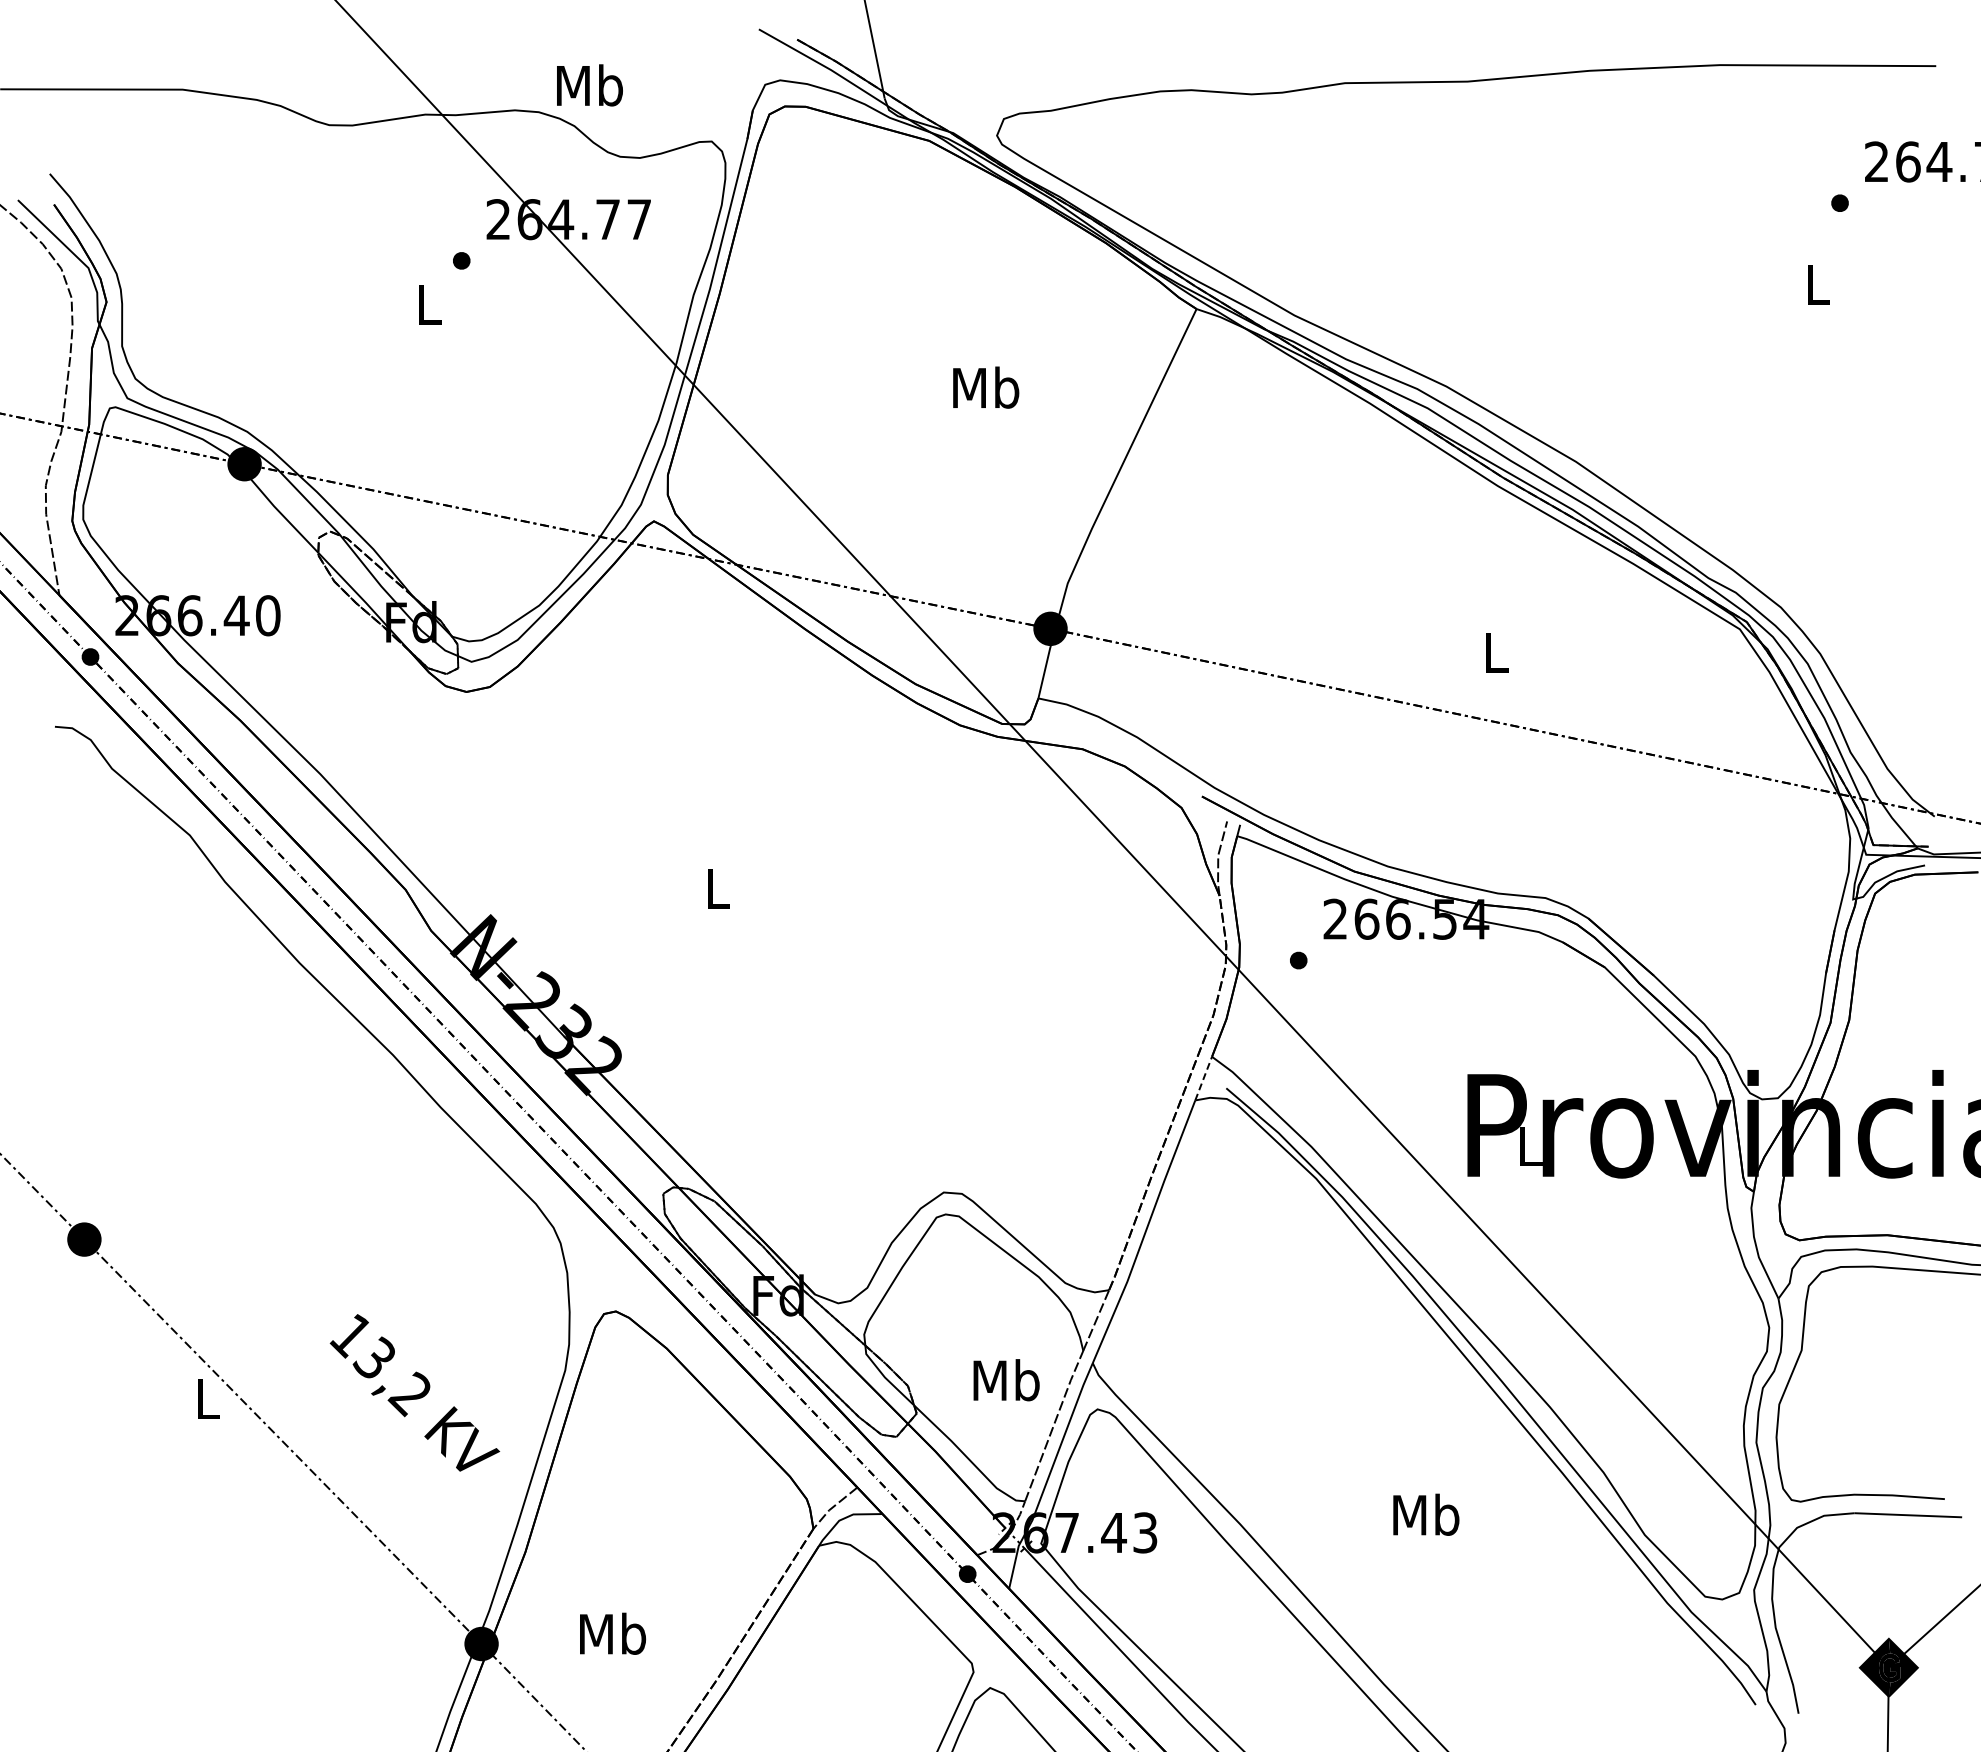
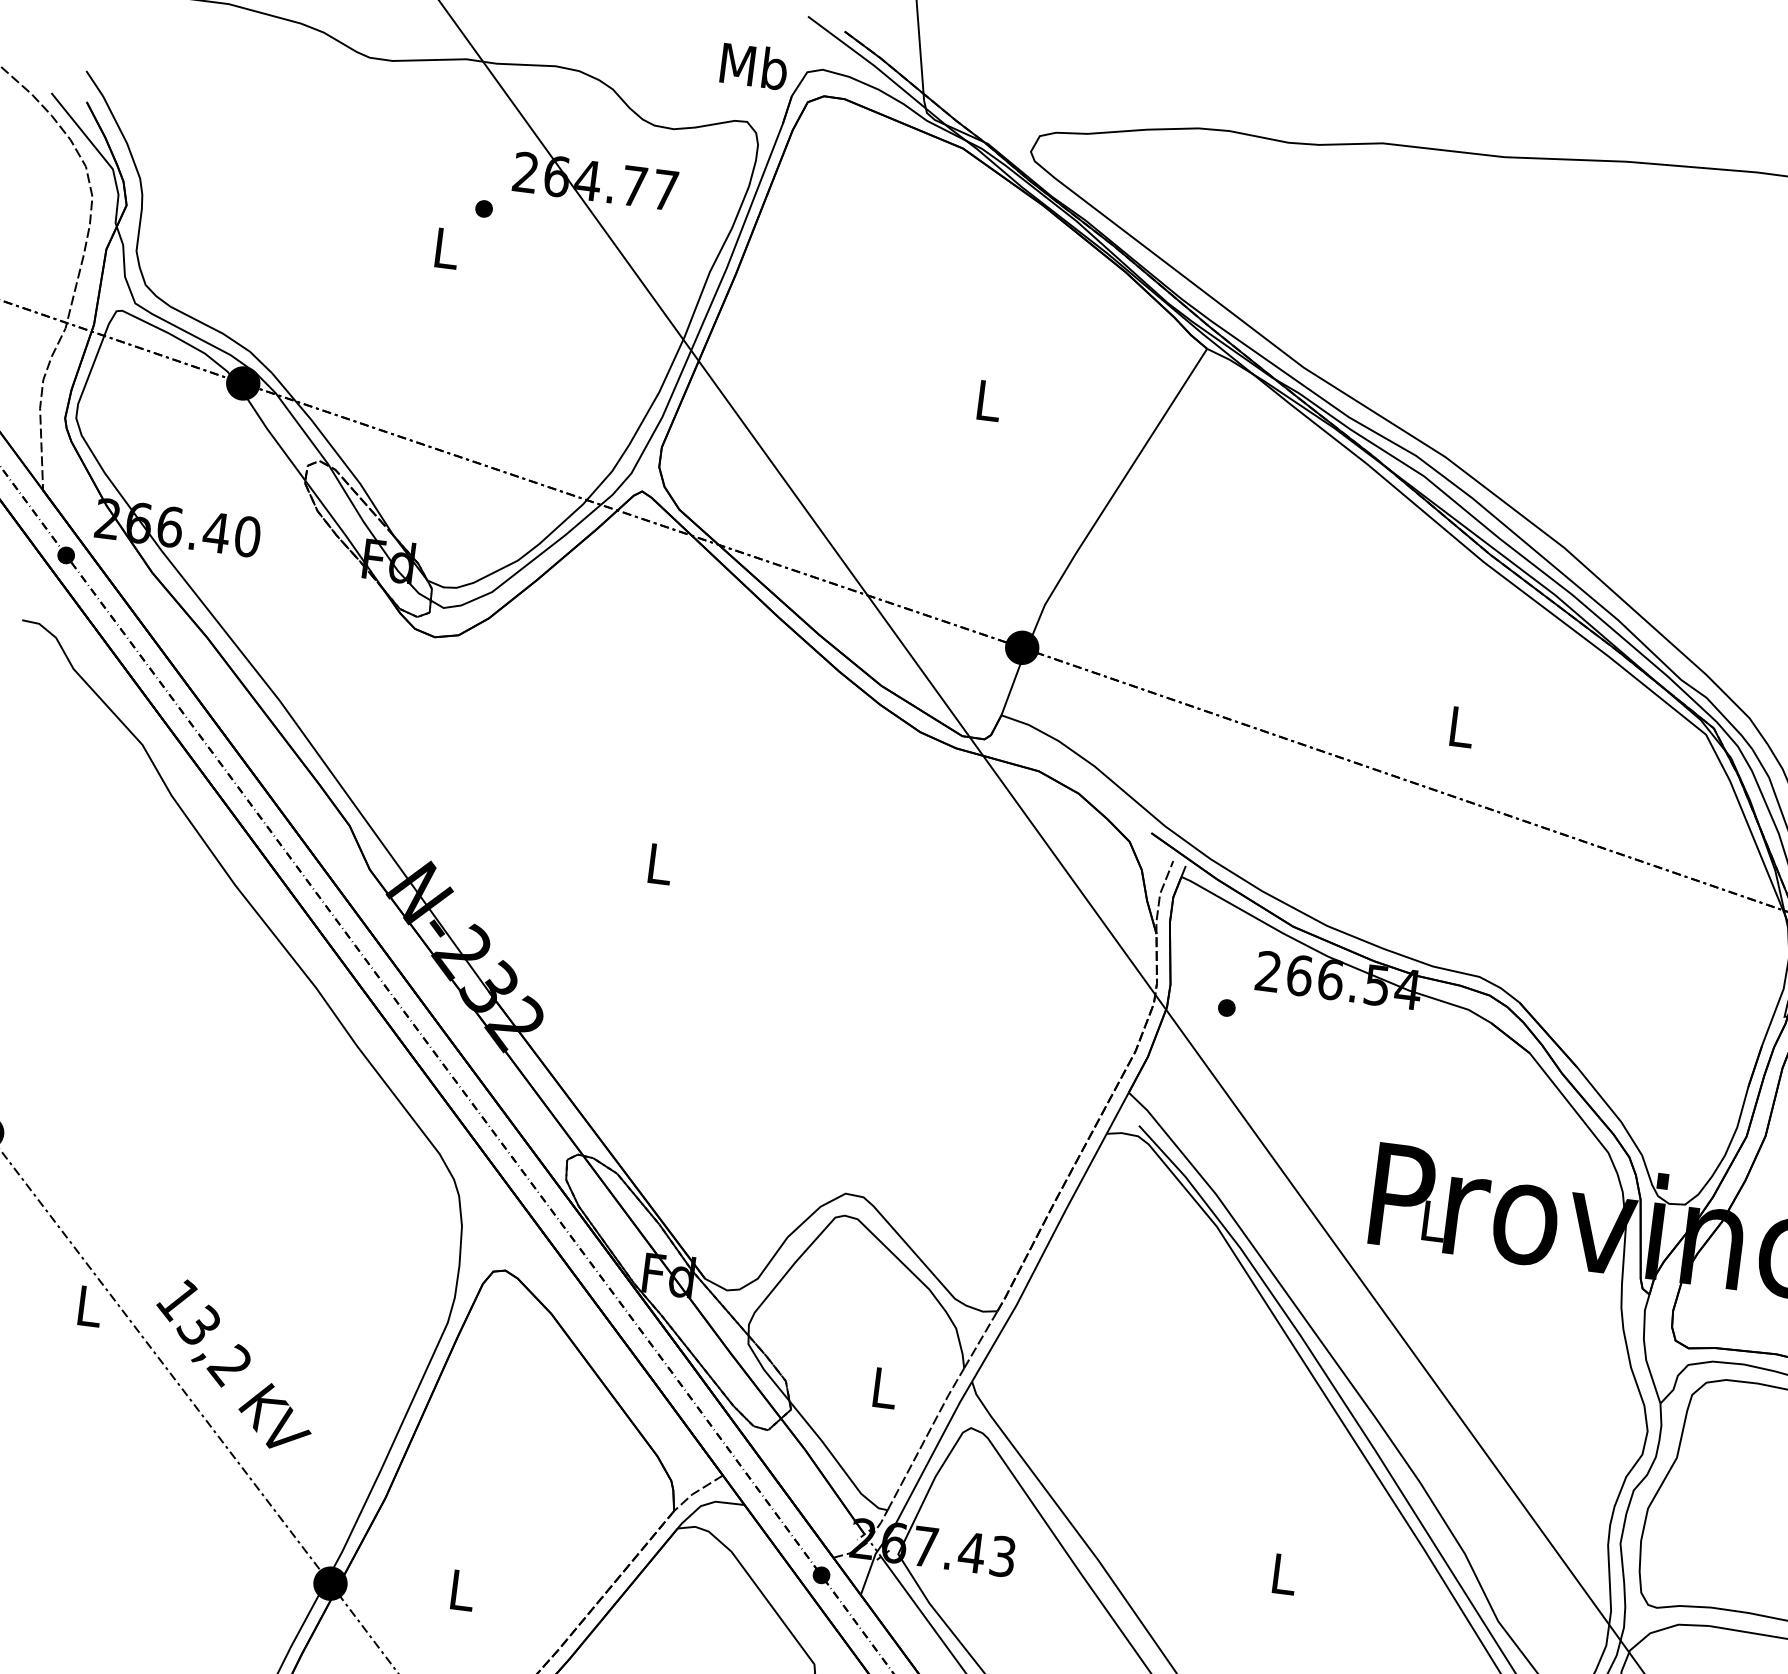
text: (589, 85) -> (753, 66), moved
text: (986, 387) -> (988, 400), Mb -> L
line: (1203, 1078) -> (1117, 1113), dashed -> solid
text: (1006, 1380) -> (884, 1388), Mb -> L
text: (414, 1392) -> (234, 1364), moved
text: (1426, 1514) -> (1284, 1573), Mb -> L
text: (613, 1633) -> (462, 1589), Mb -> L

